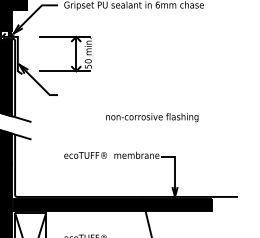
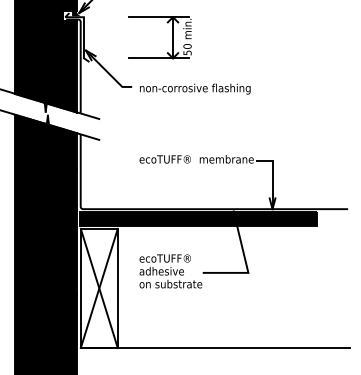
part: (75, 53) -> (172, 37), moved
text: (152, 117) -> (195, 88), moved

